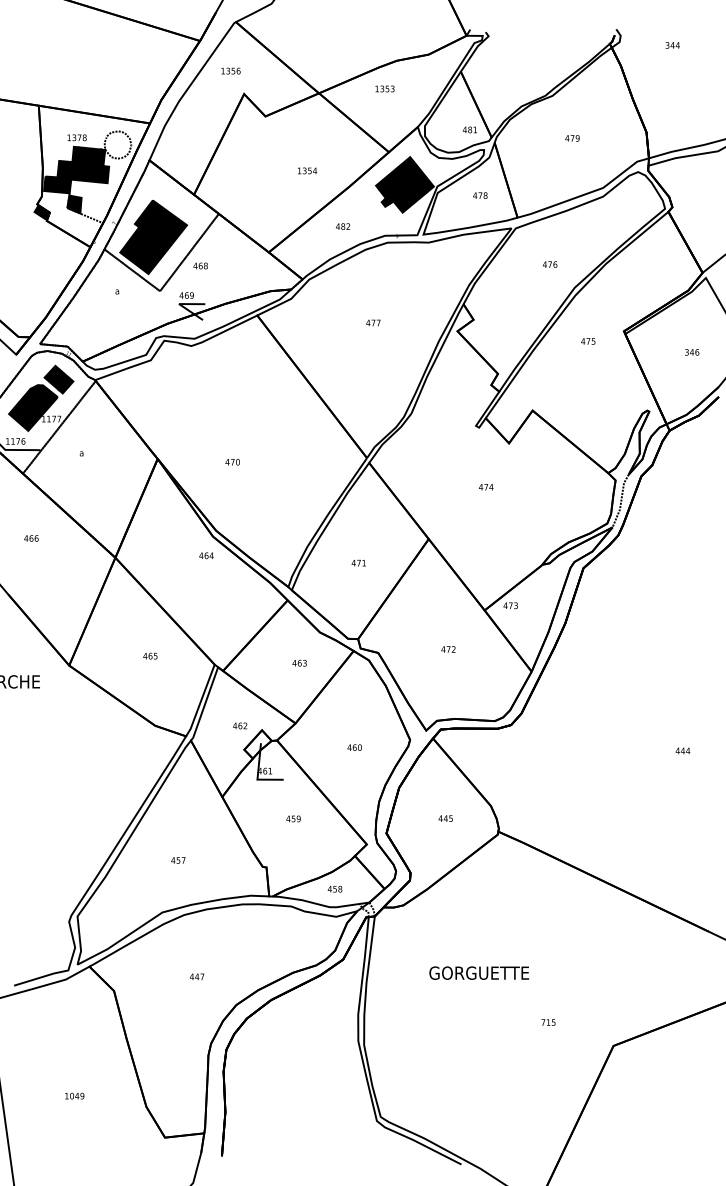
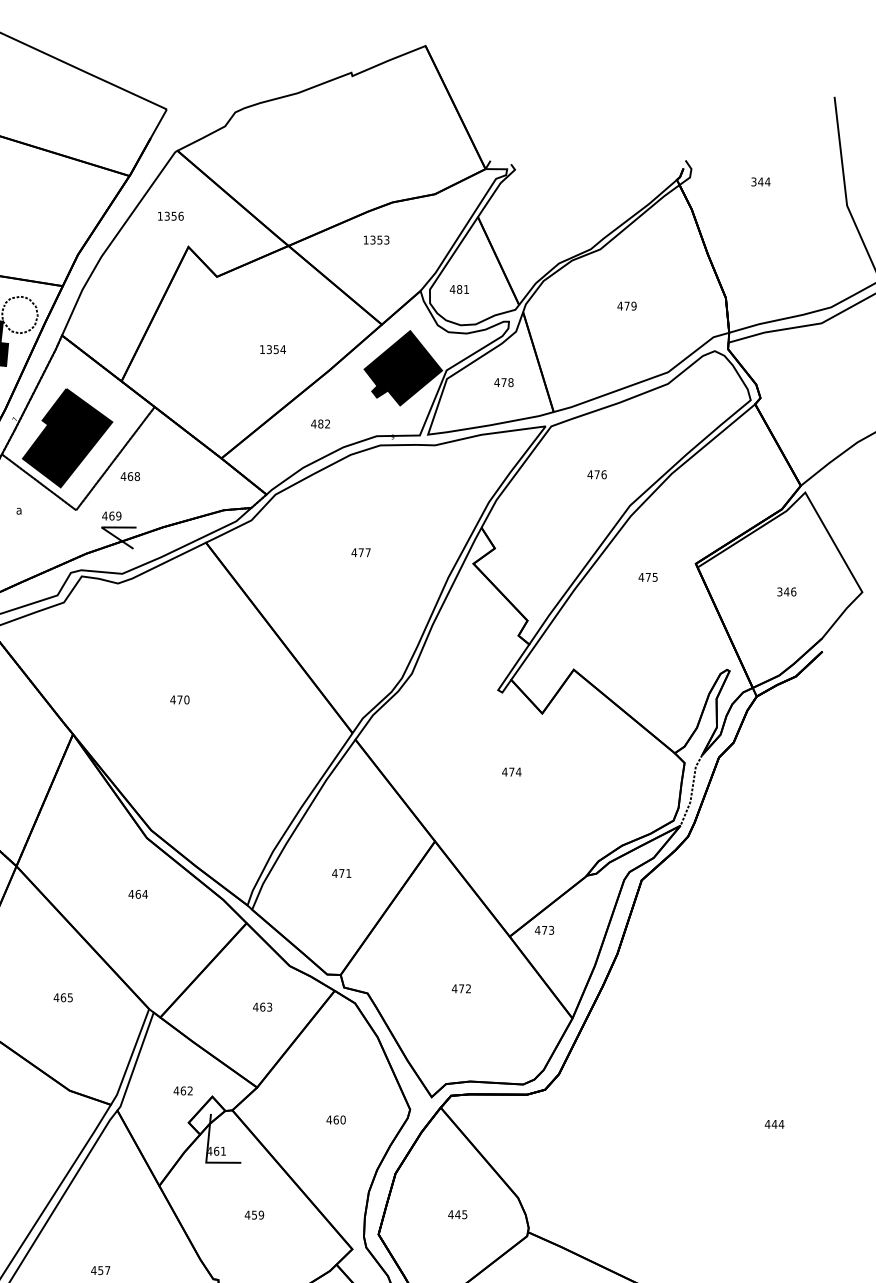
text: (469, 129) -> (458, 288), moved
text: (232, 462) -> (179, 700), moved
text: (206, 555) -> (138, 893), moved

